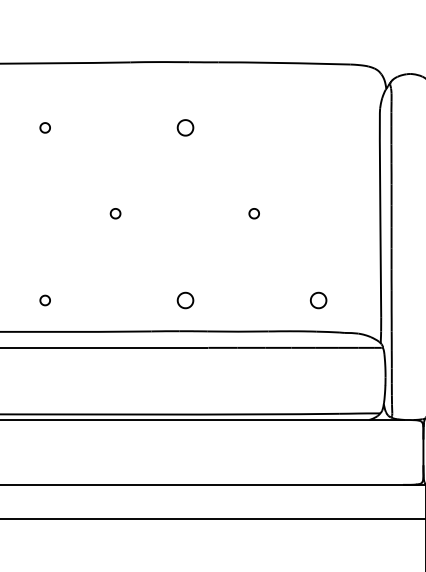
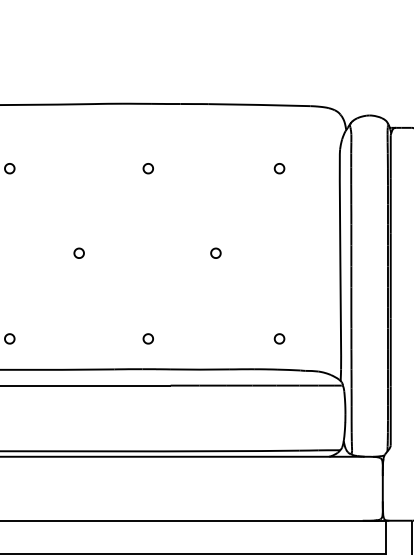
part: (185, 127) -> (148, 168), size x0.62
part: (318, 127) -> (279, 168), added
part: (185, 300) -> (148, 338), size x0.62
part: (318, 300) -> (279, 338), size x0.62

